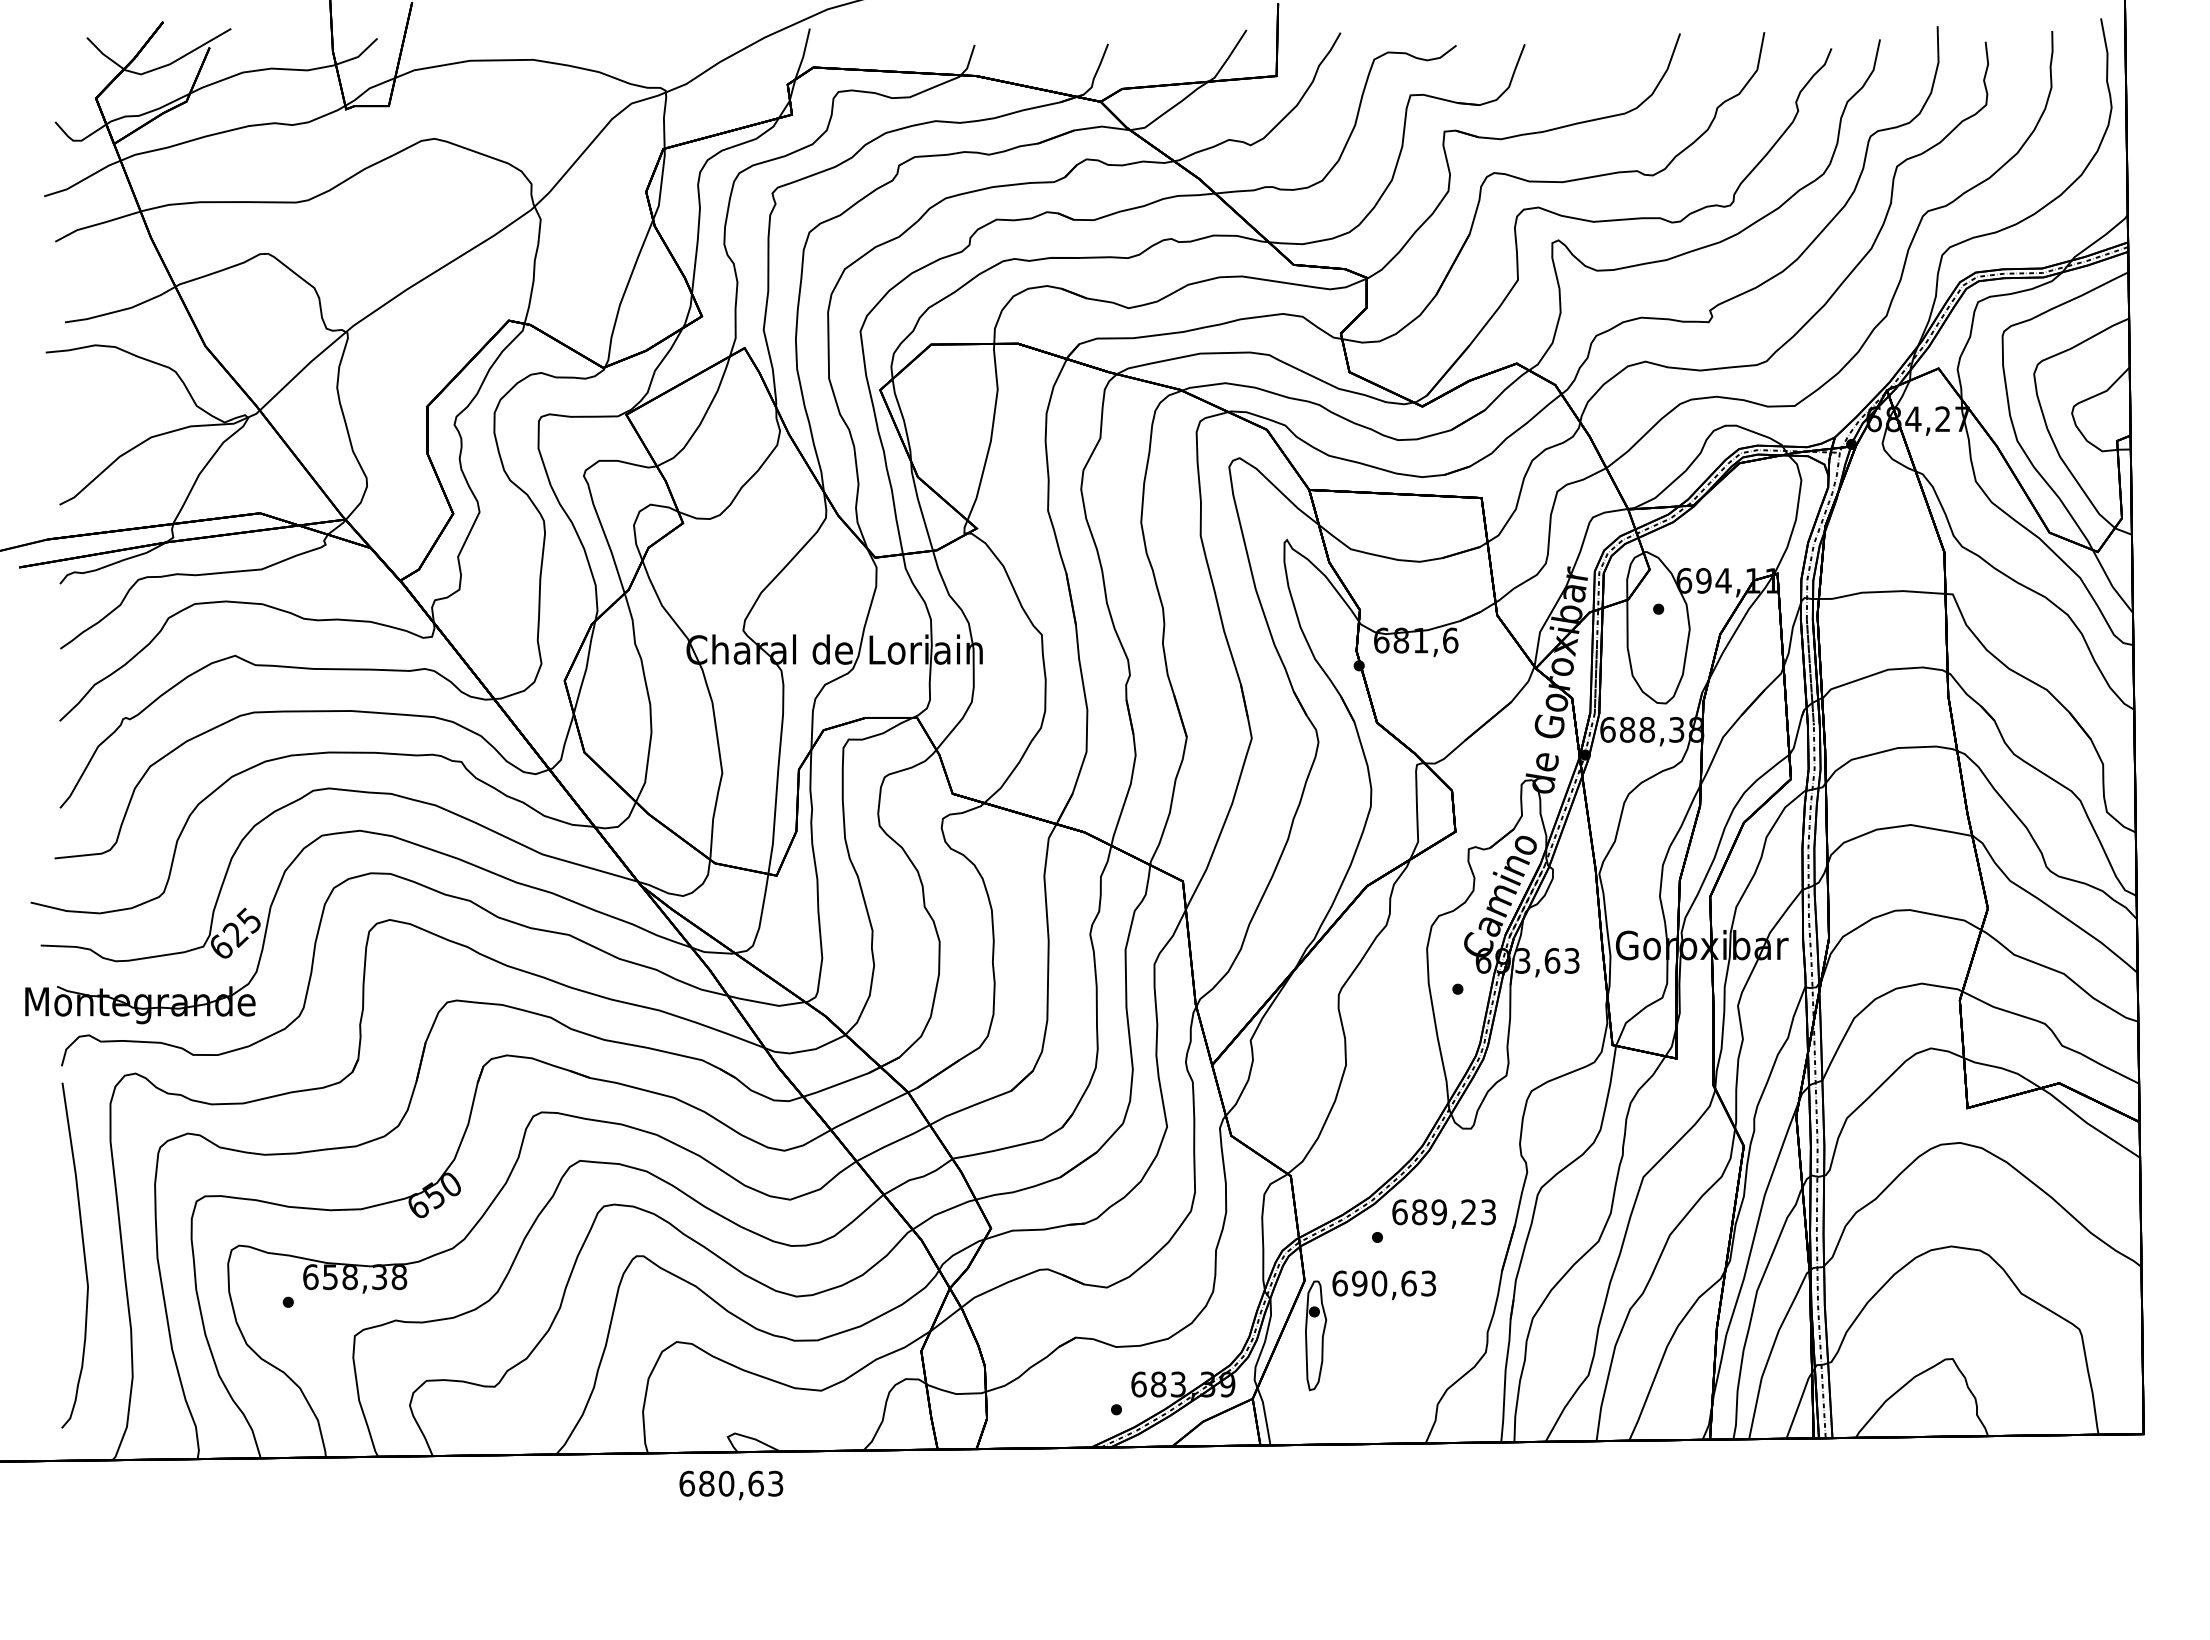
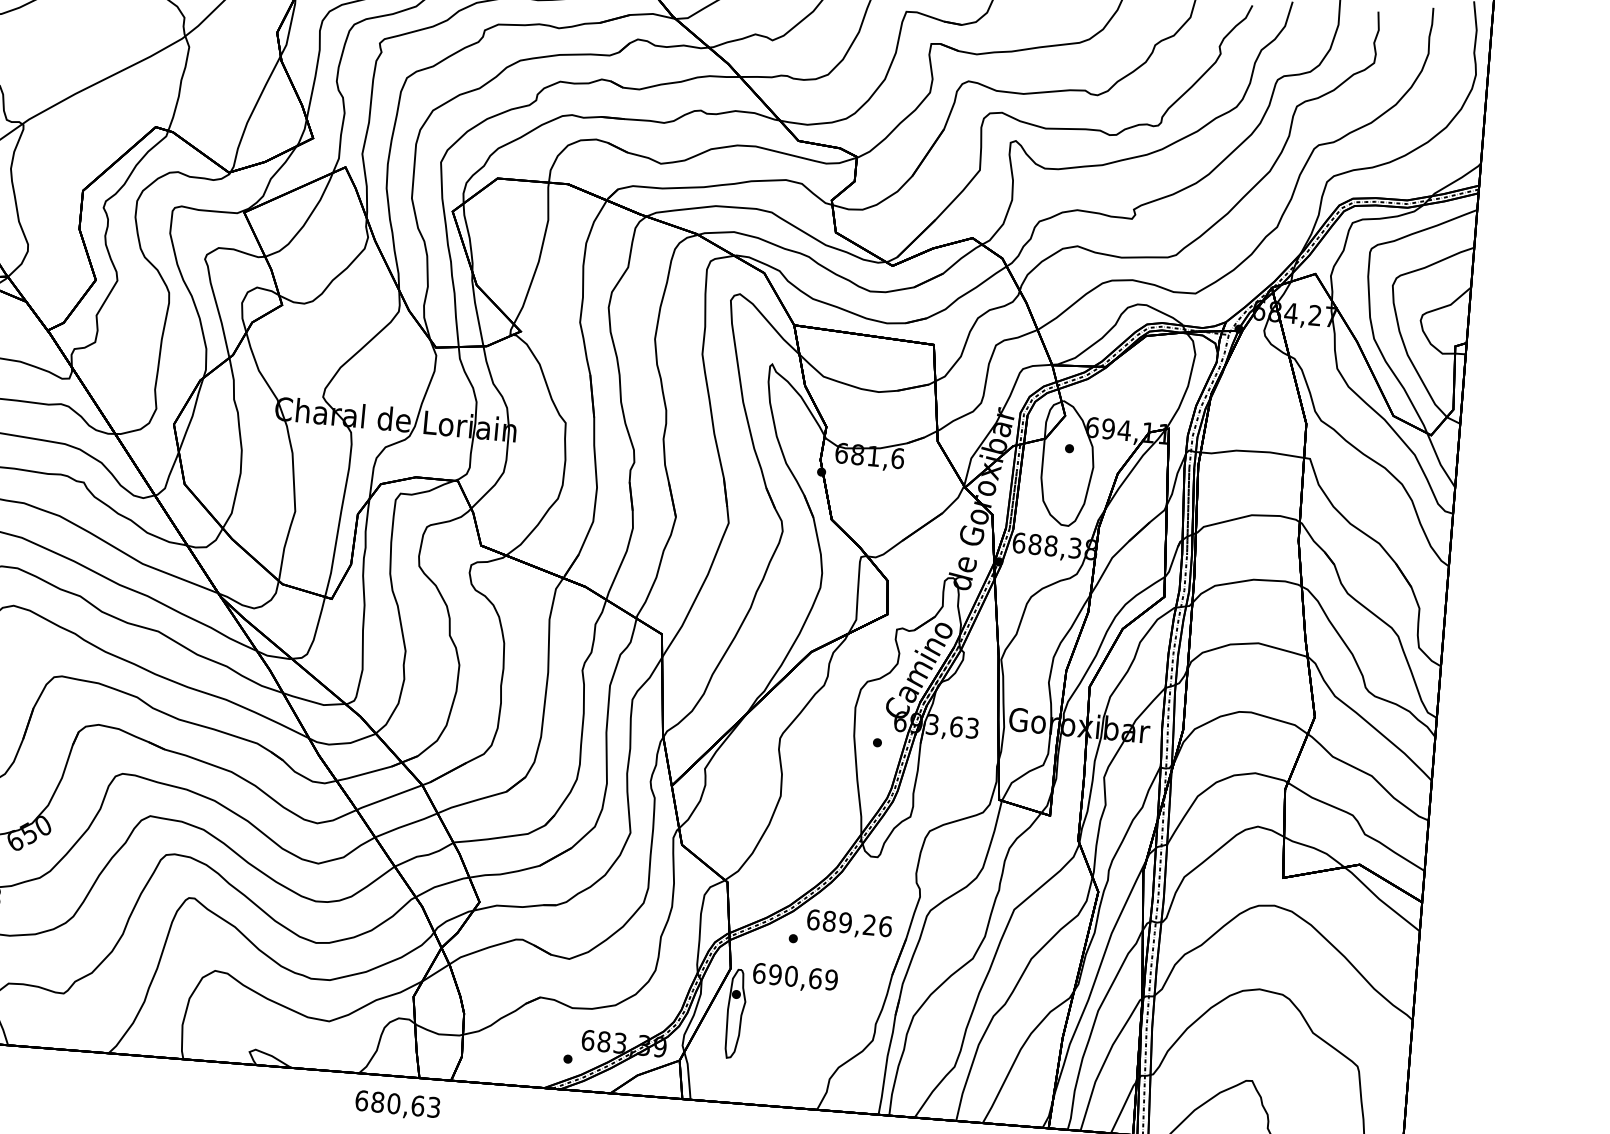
text: (1488, 1212) -> (885, 926), 689,23 -> 689,26
text: (1428, 1283) -> (831, 979), 690,63 -> 690,69
text: (731, 1485) -> (397, 1105), moved

